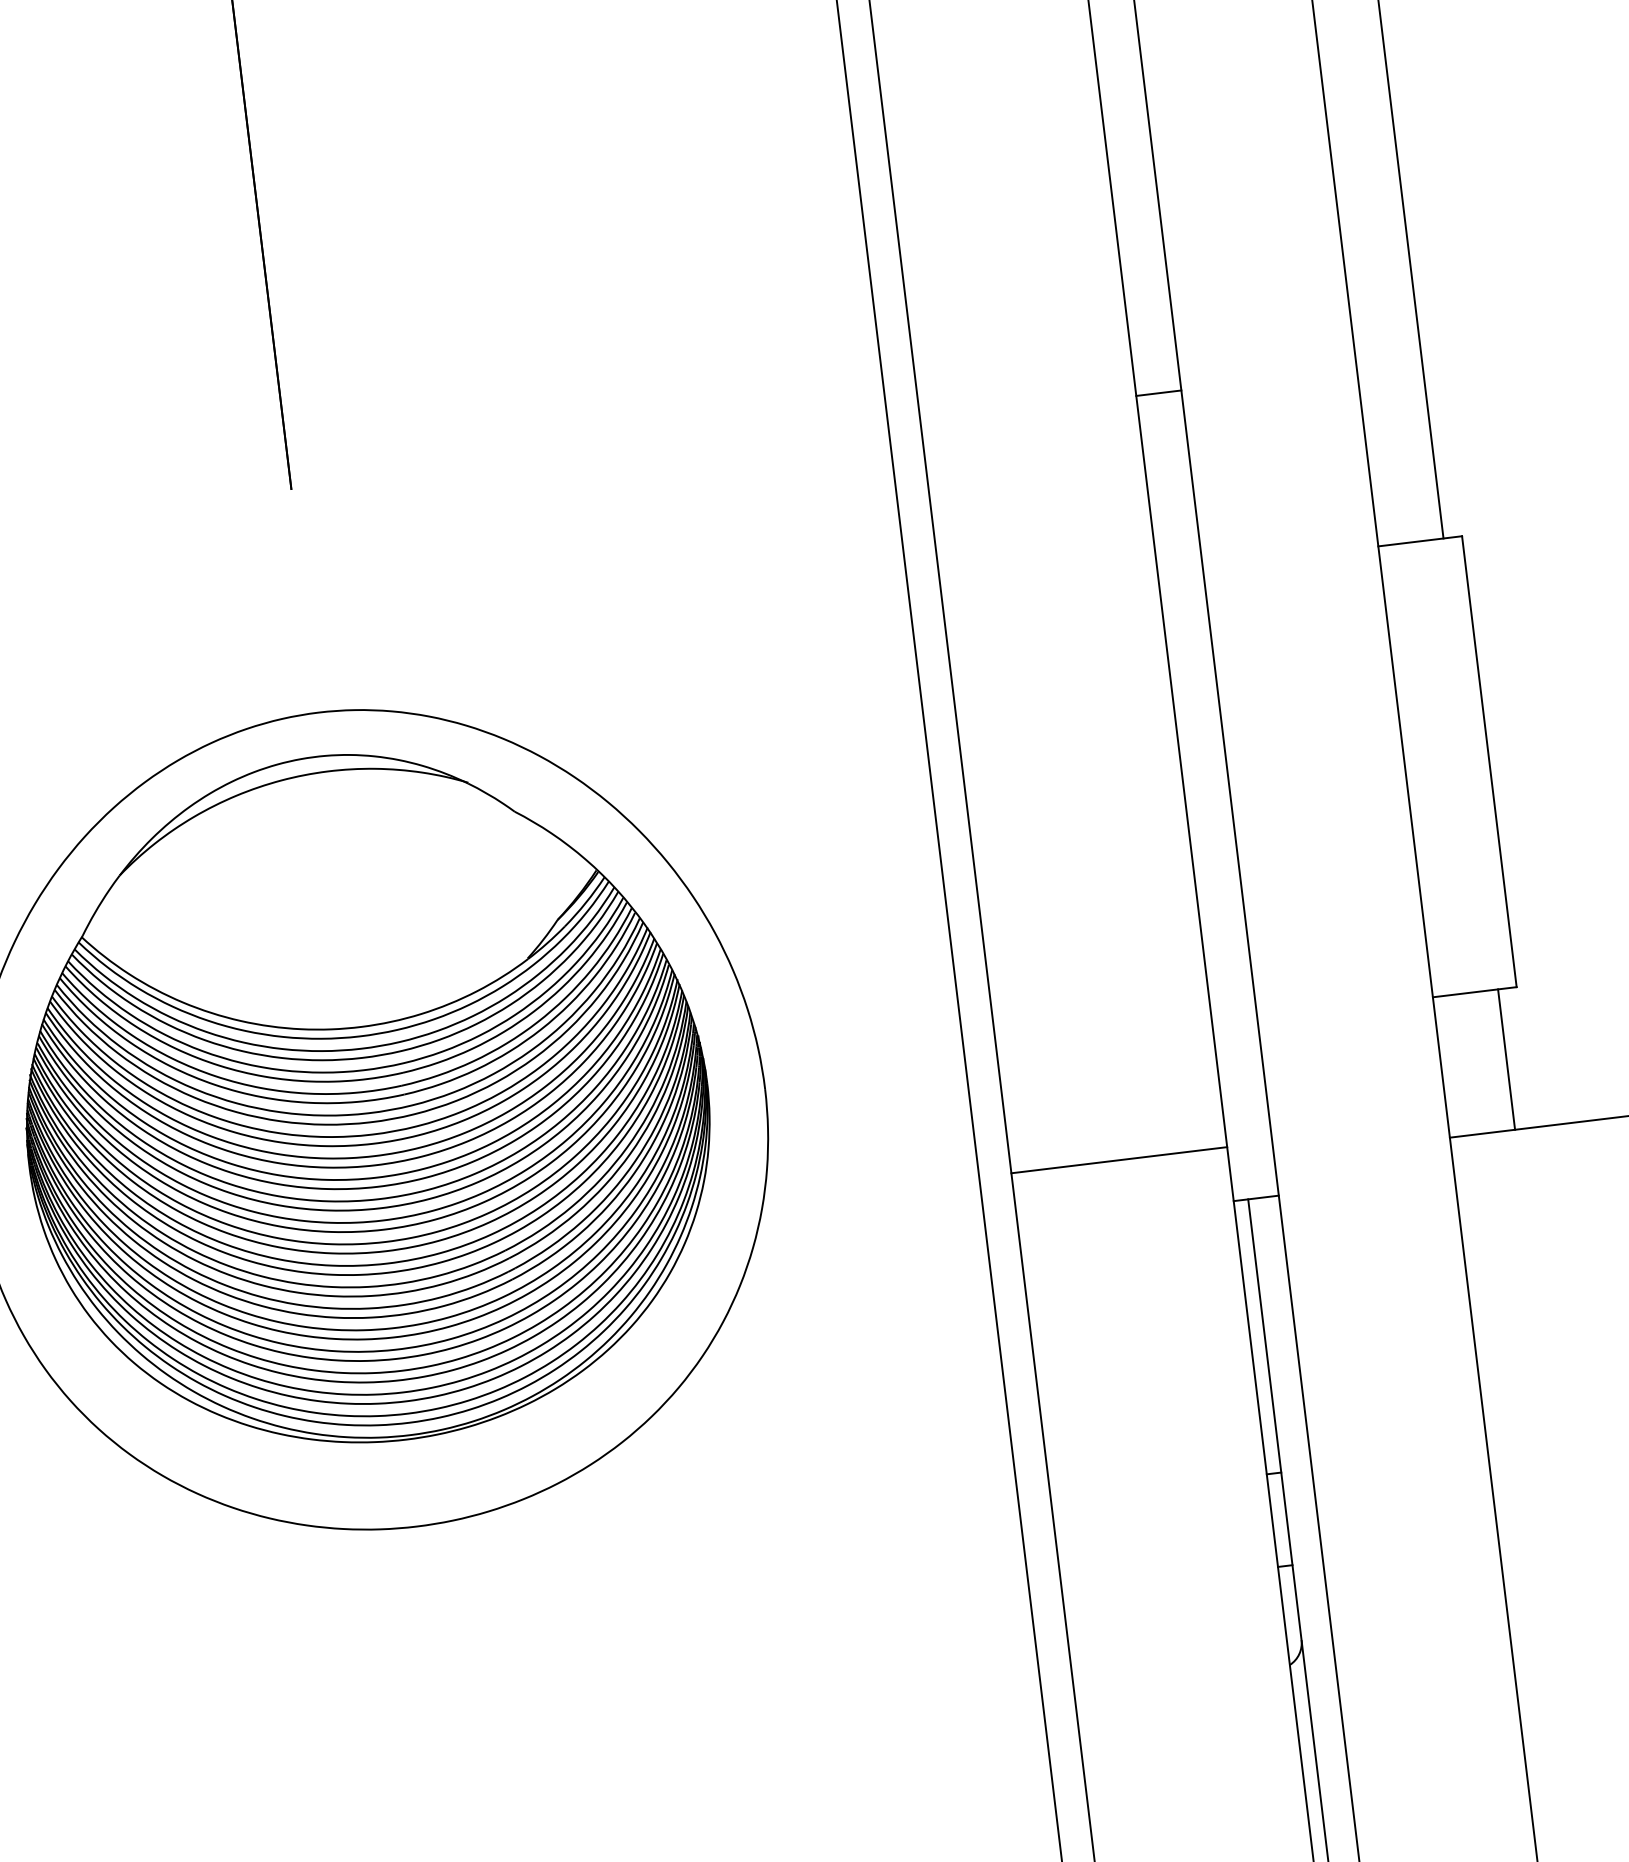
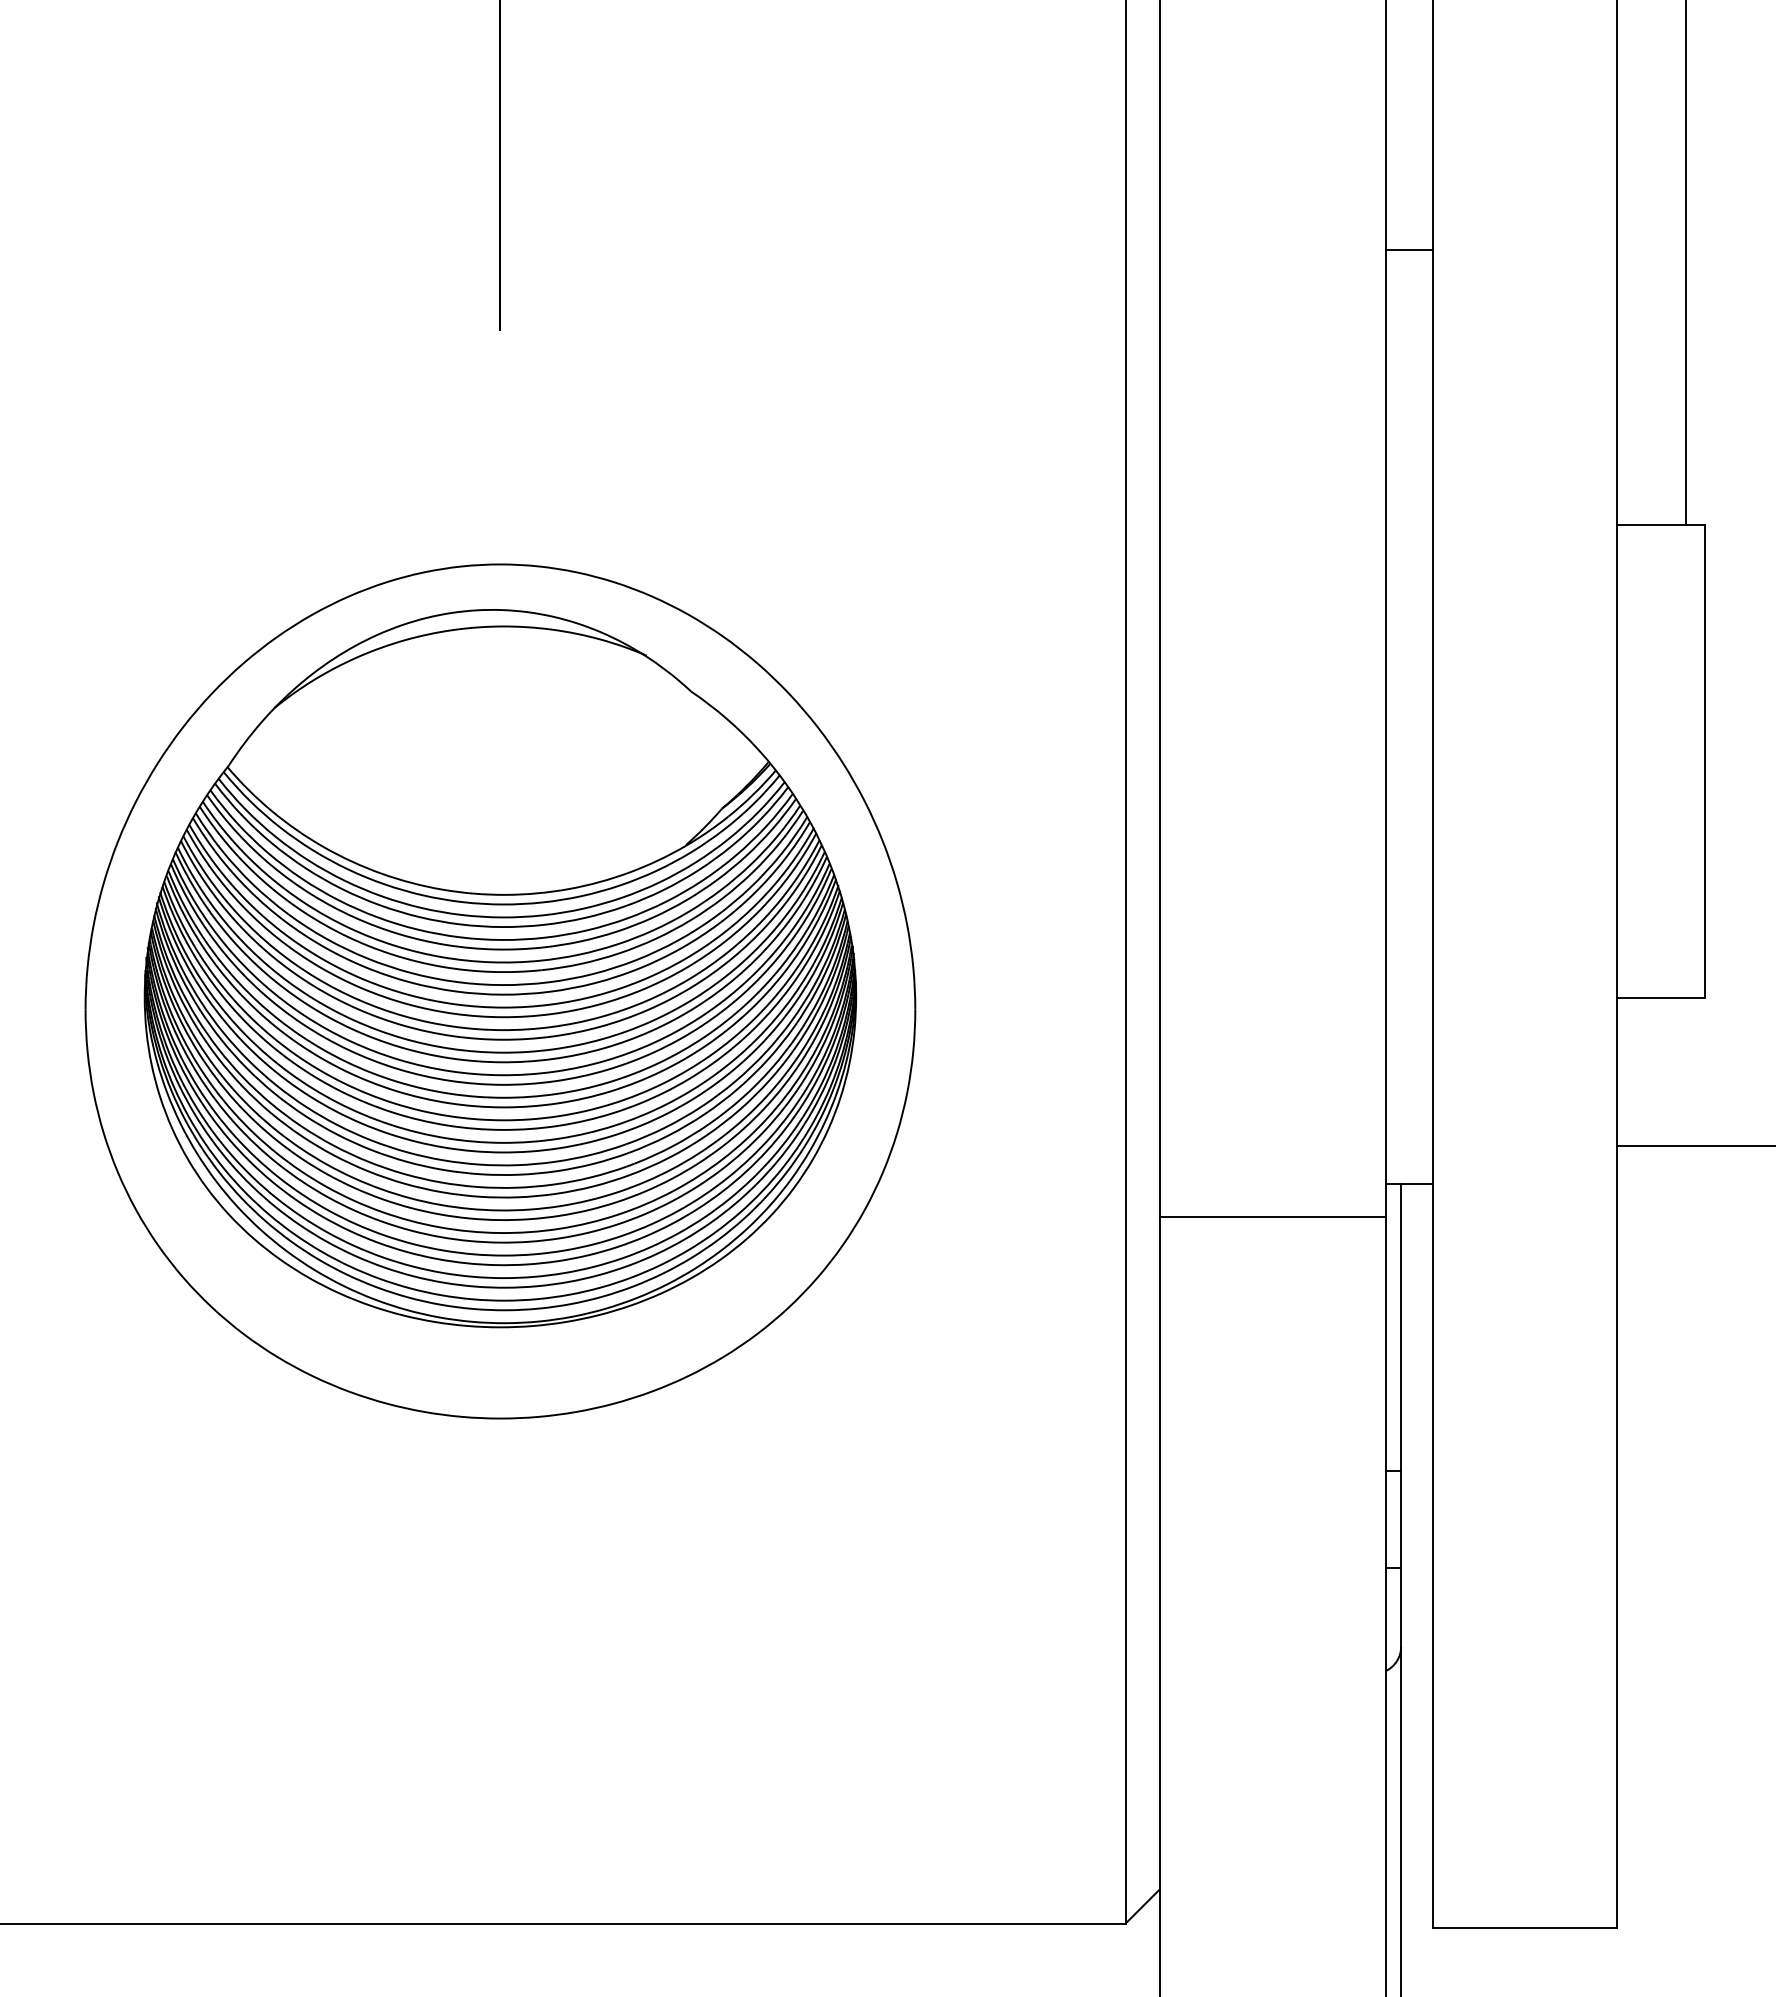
line: (1158, 393) -> (1409, 250), moved
line: (1506, 1059) -> (1685, 1071), removed
line: (1119, 1160) -> (1272, 1216), moved

